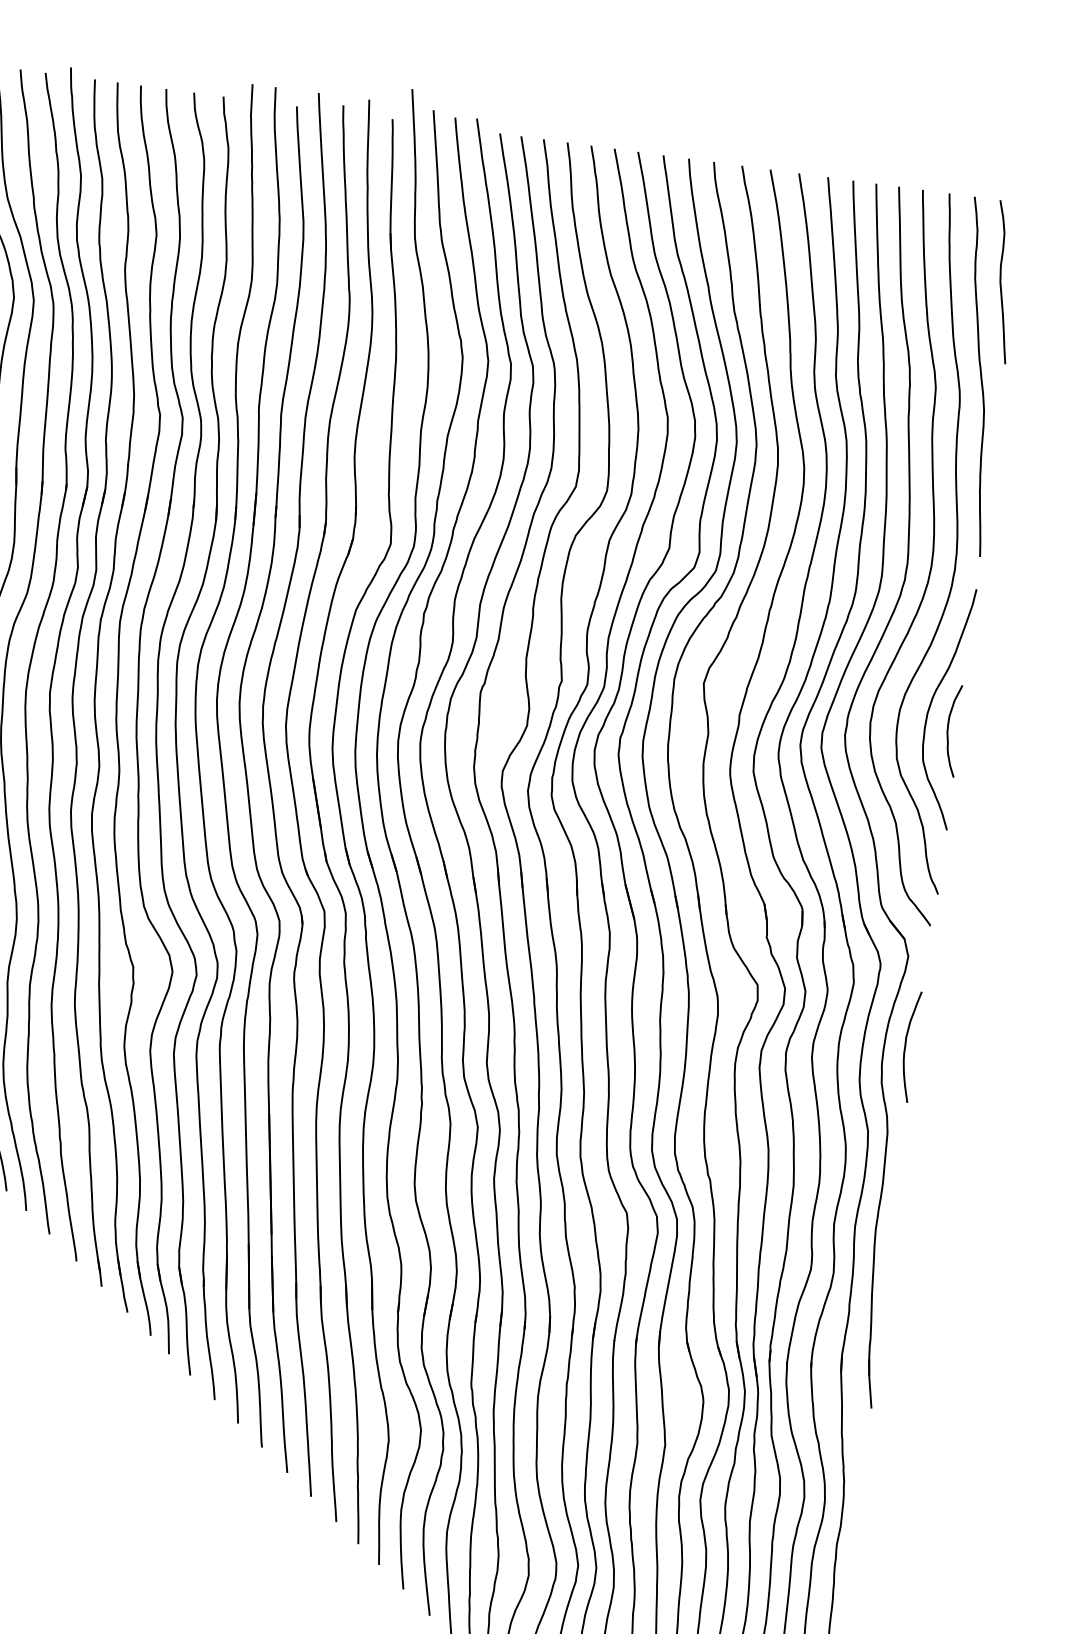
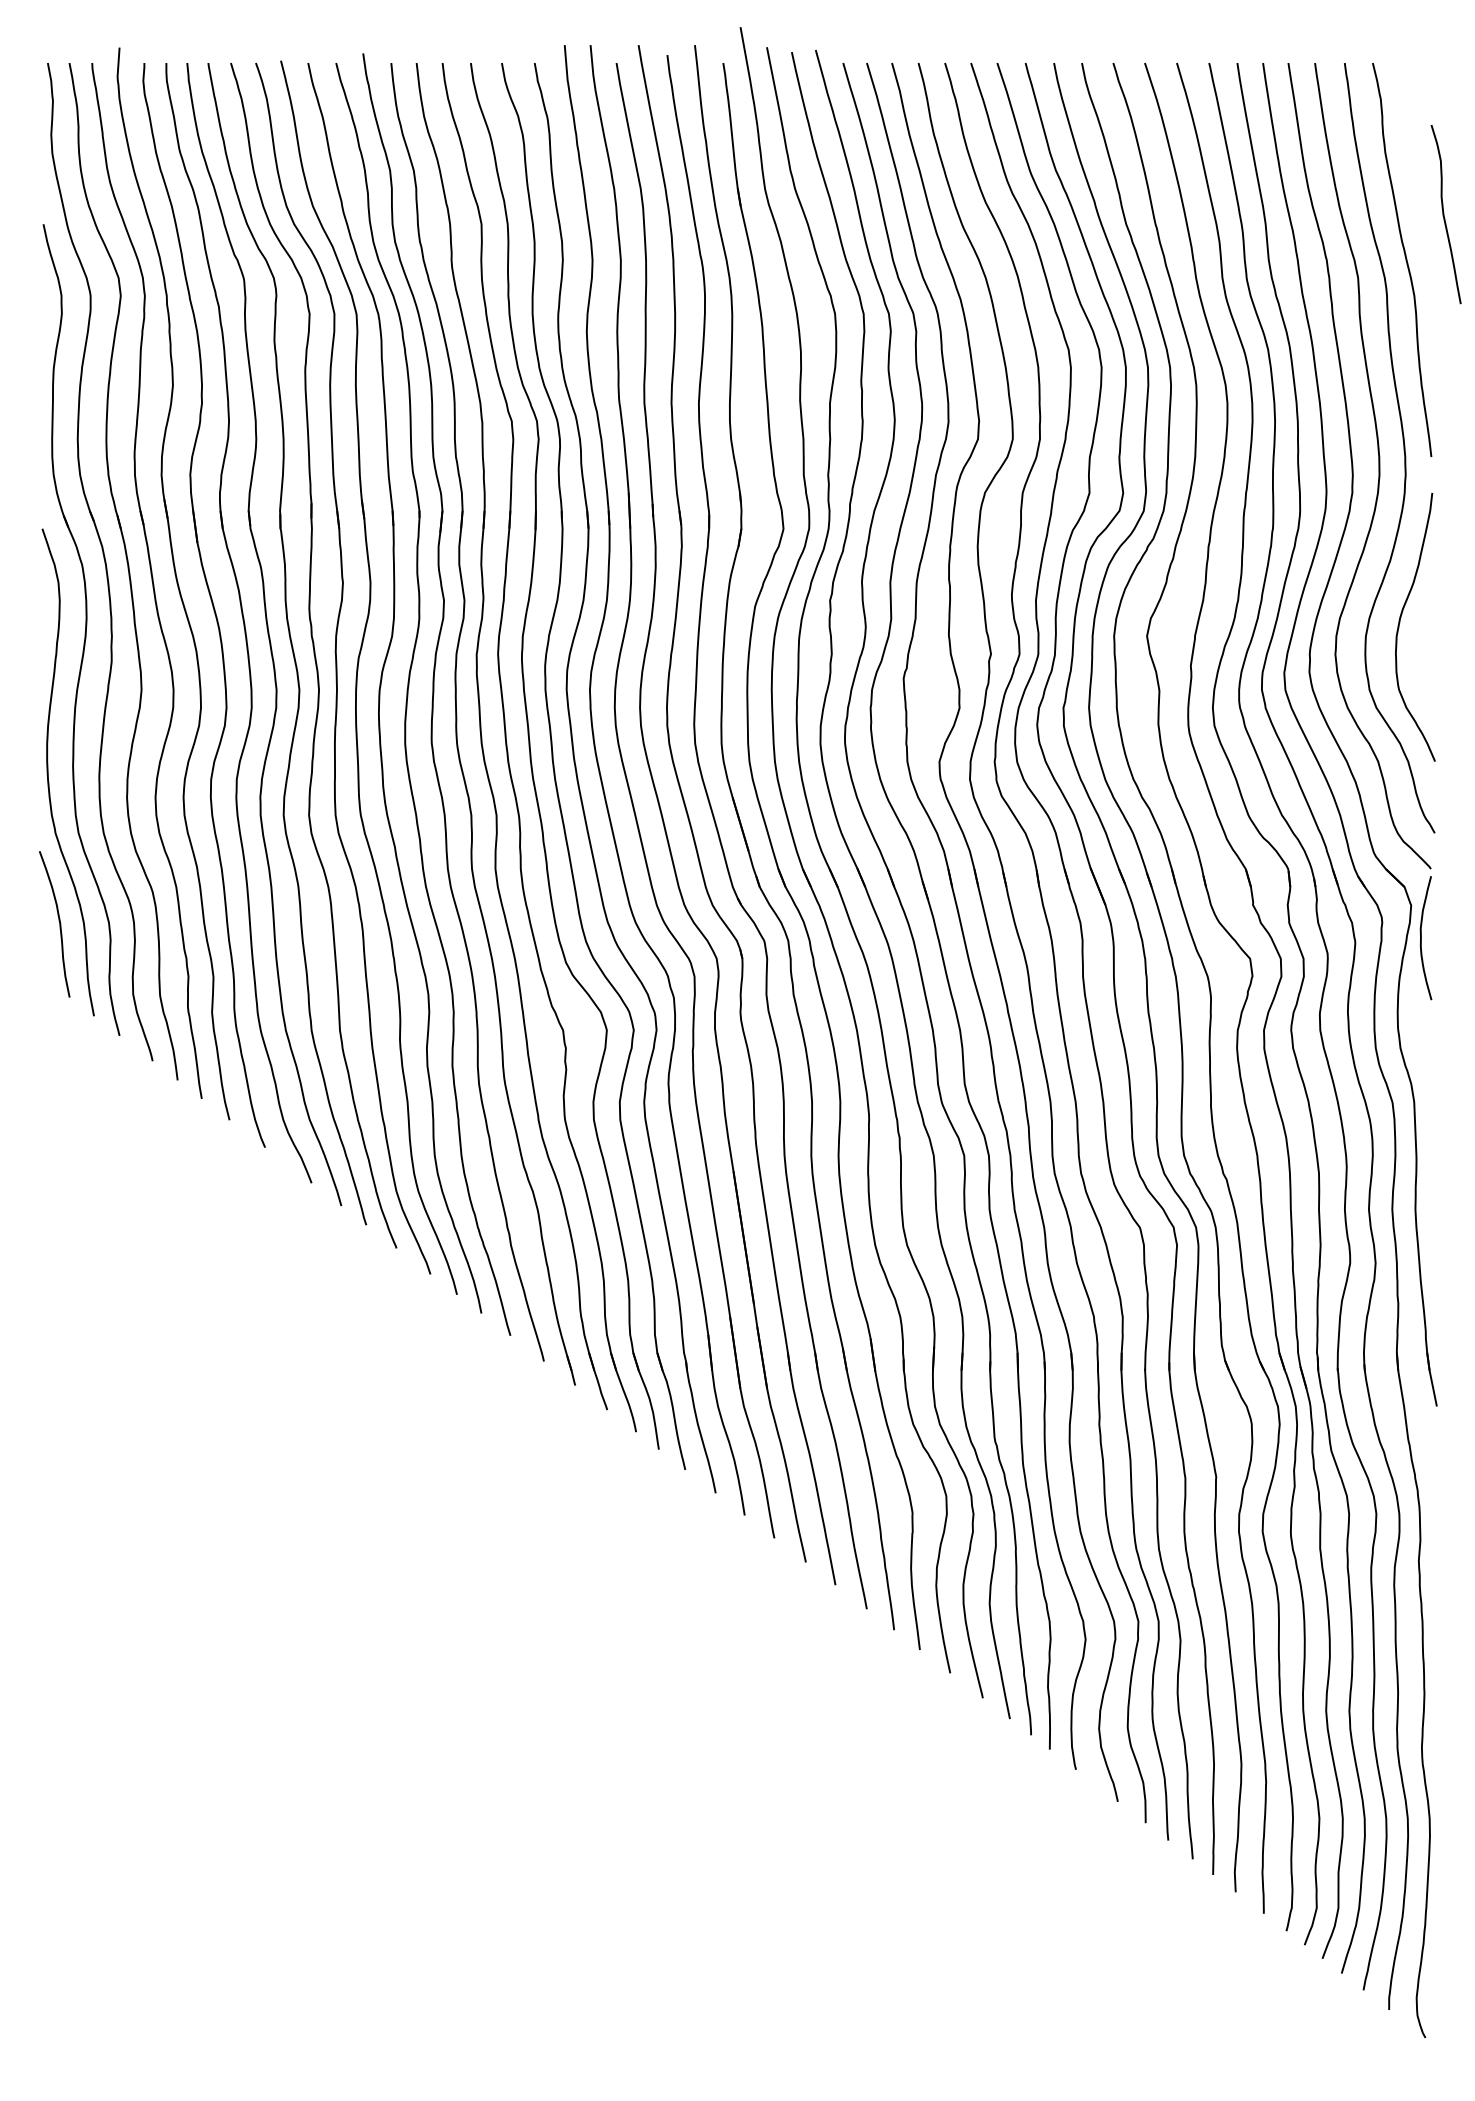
curve: (1001, 281) -> (1444, 214), moved
curve: (948, 730) -> (1422, 651), removed
curve: (905, 1046) -> (1421, 938), moved

